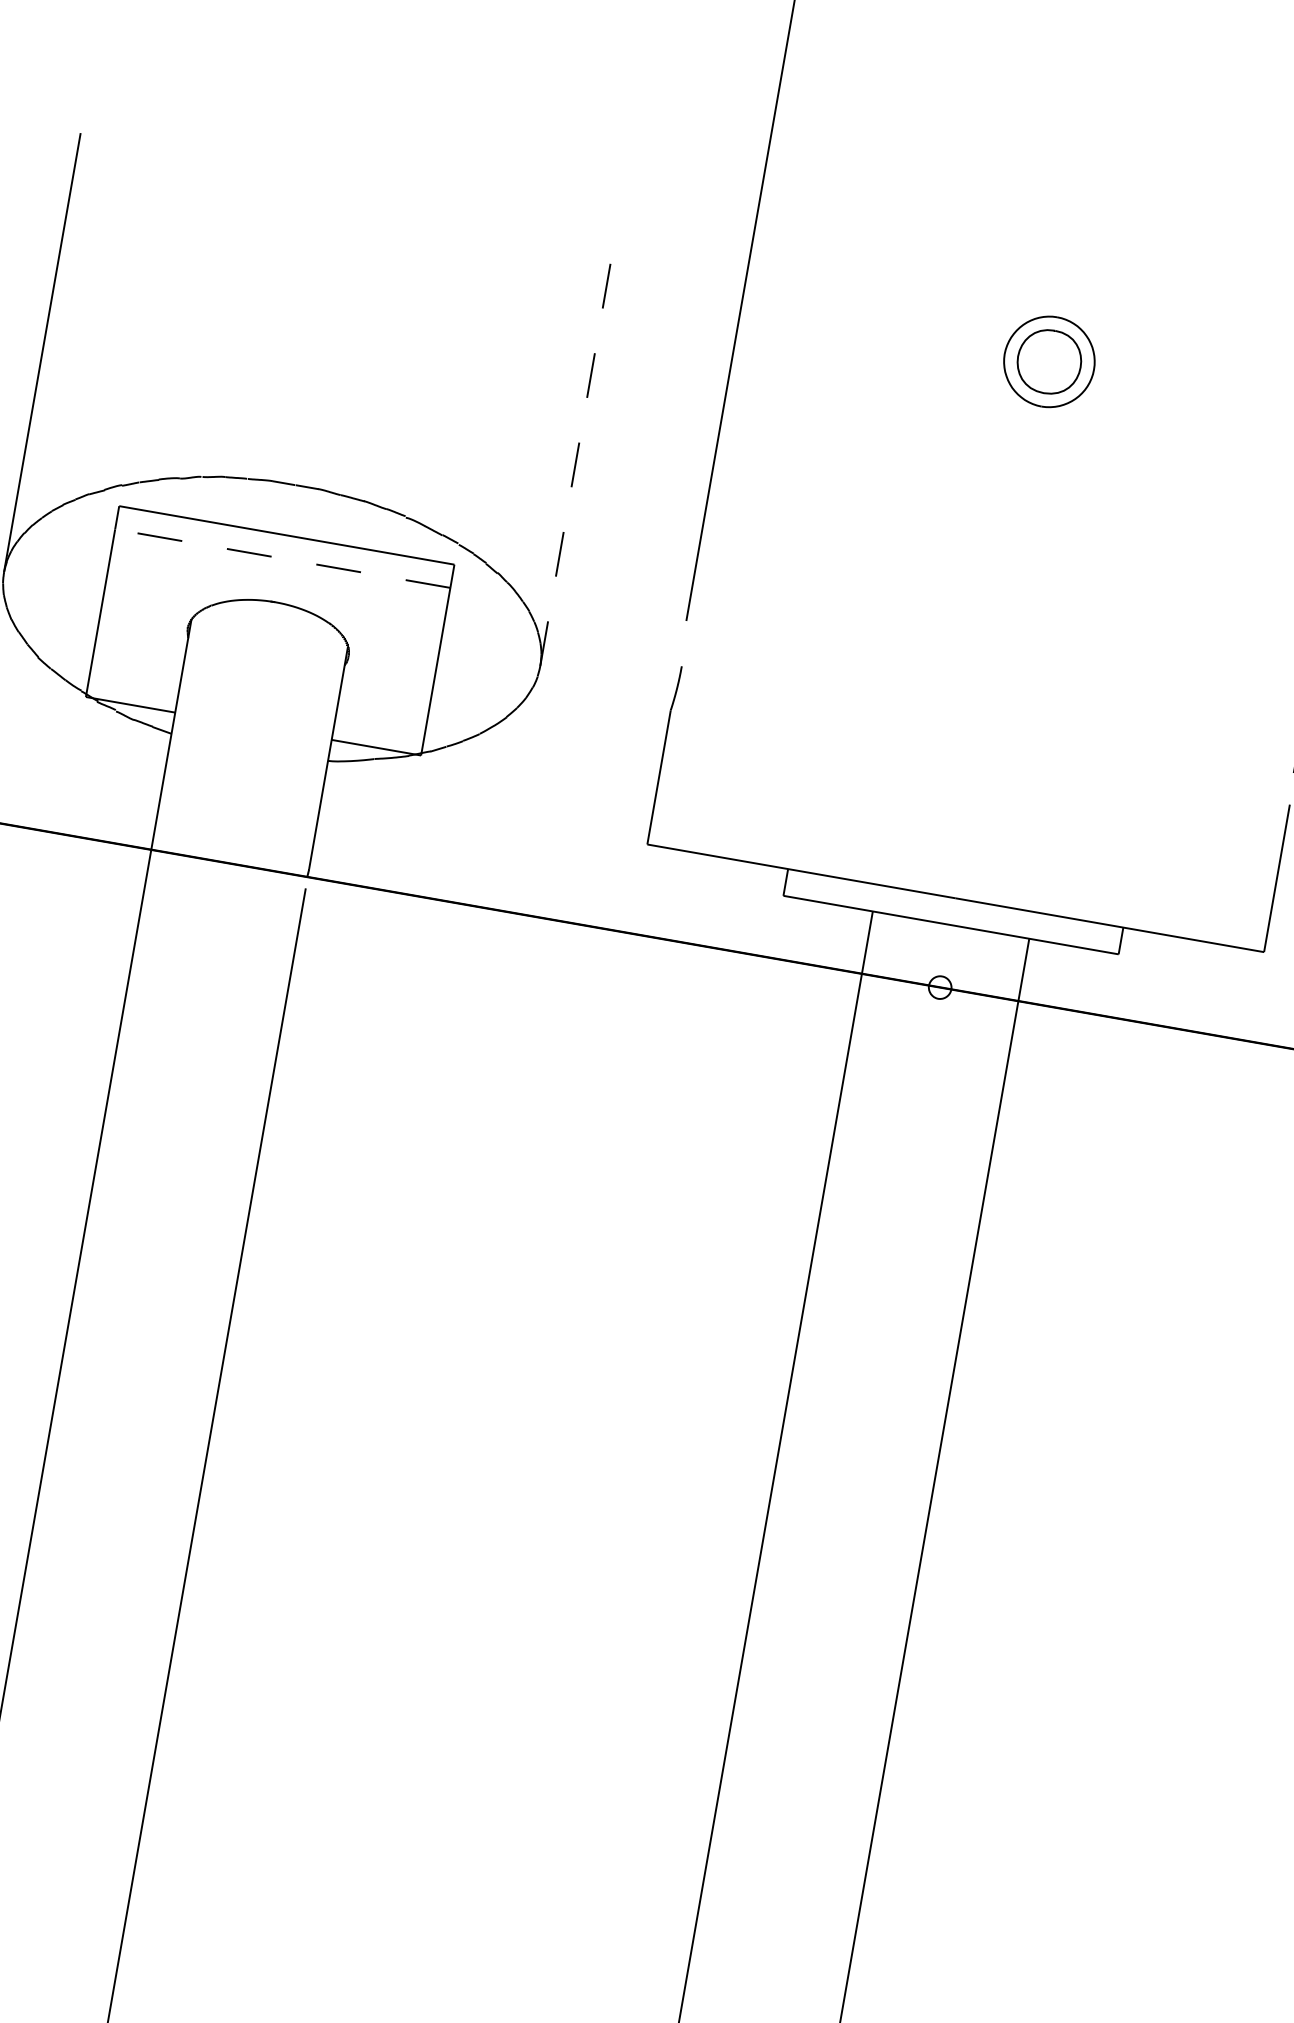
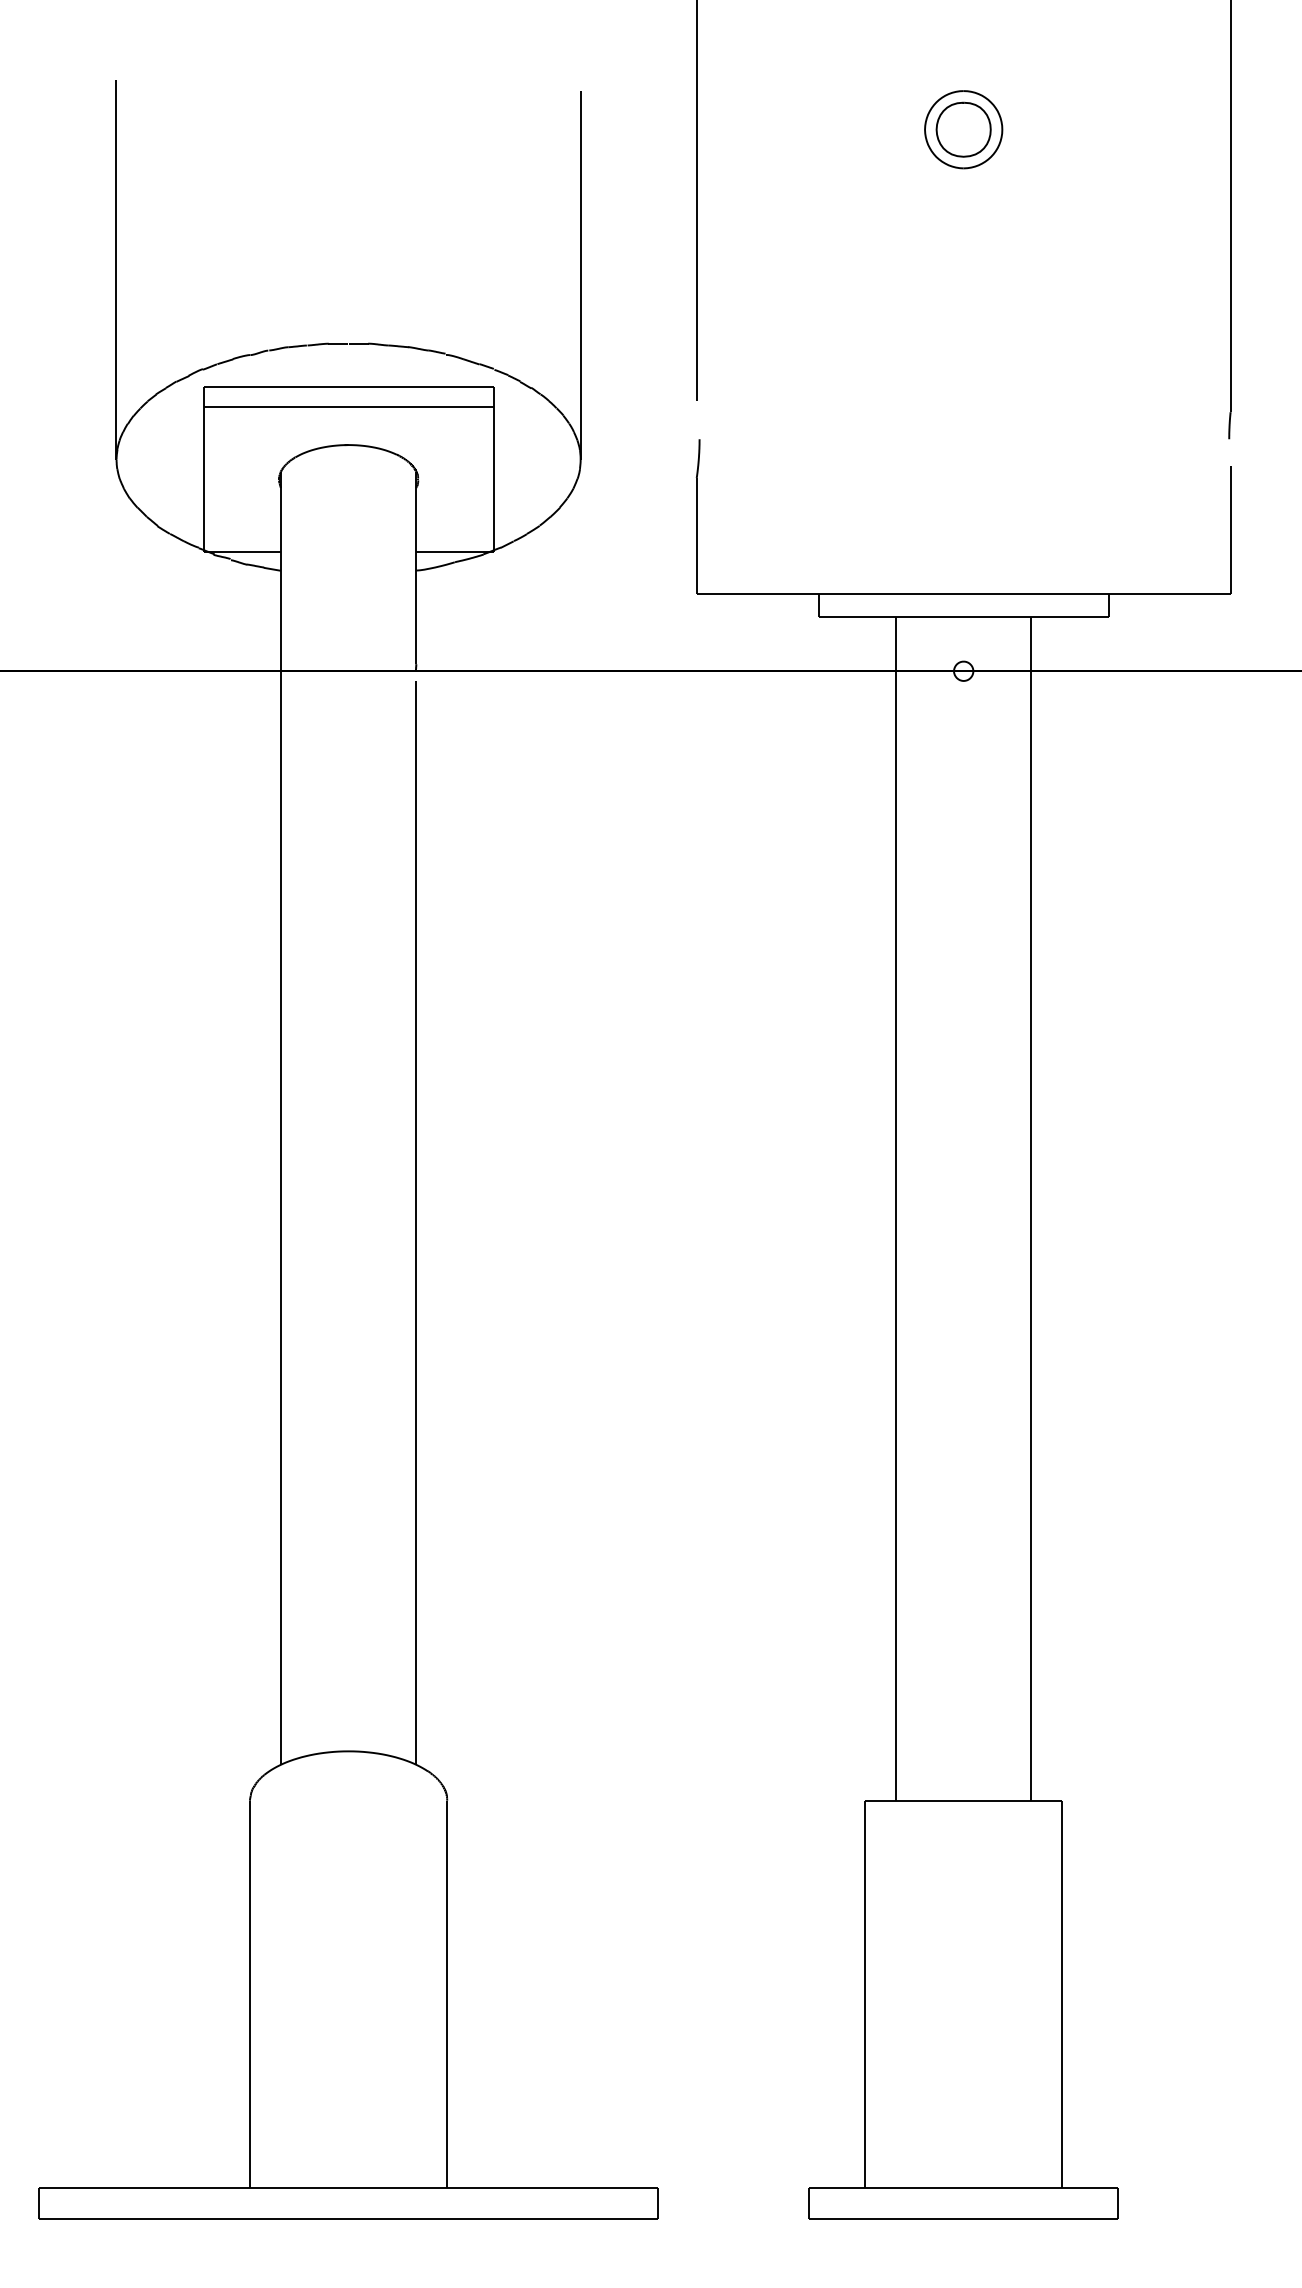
line: (577, 453) -> (580, 275), dashed -> solid
line: (282, 558) -> (348, 407), dashed -> solid

